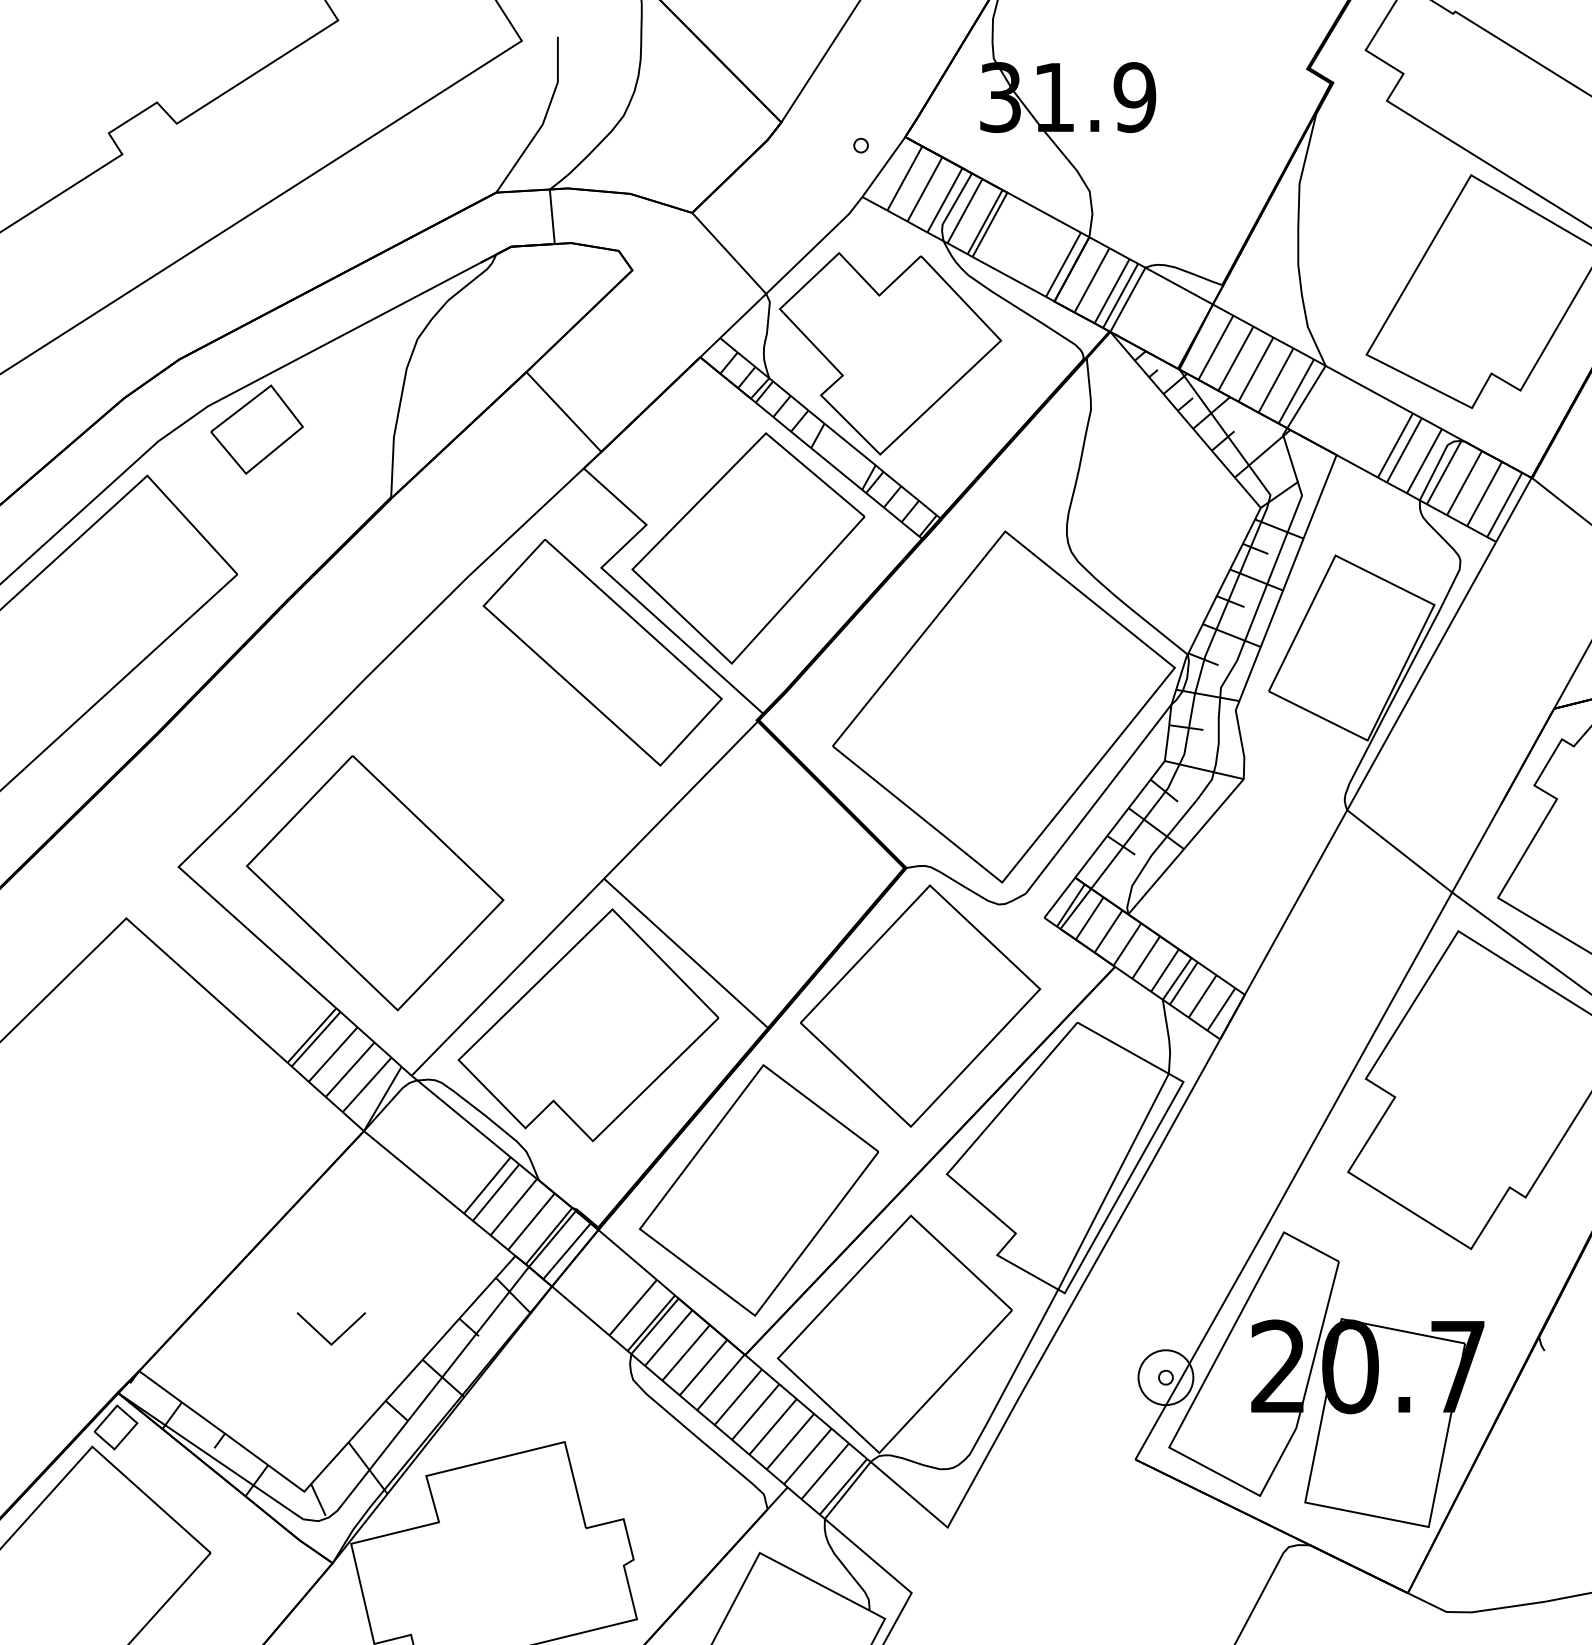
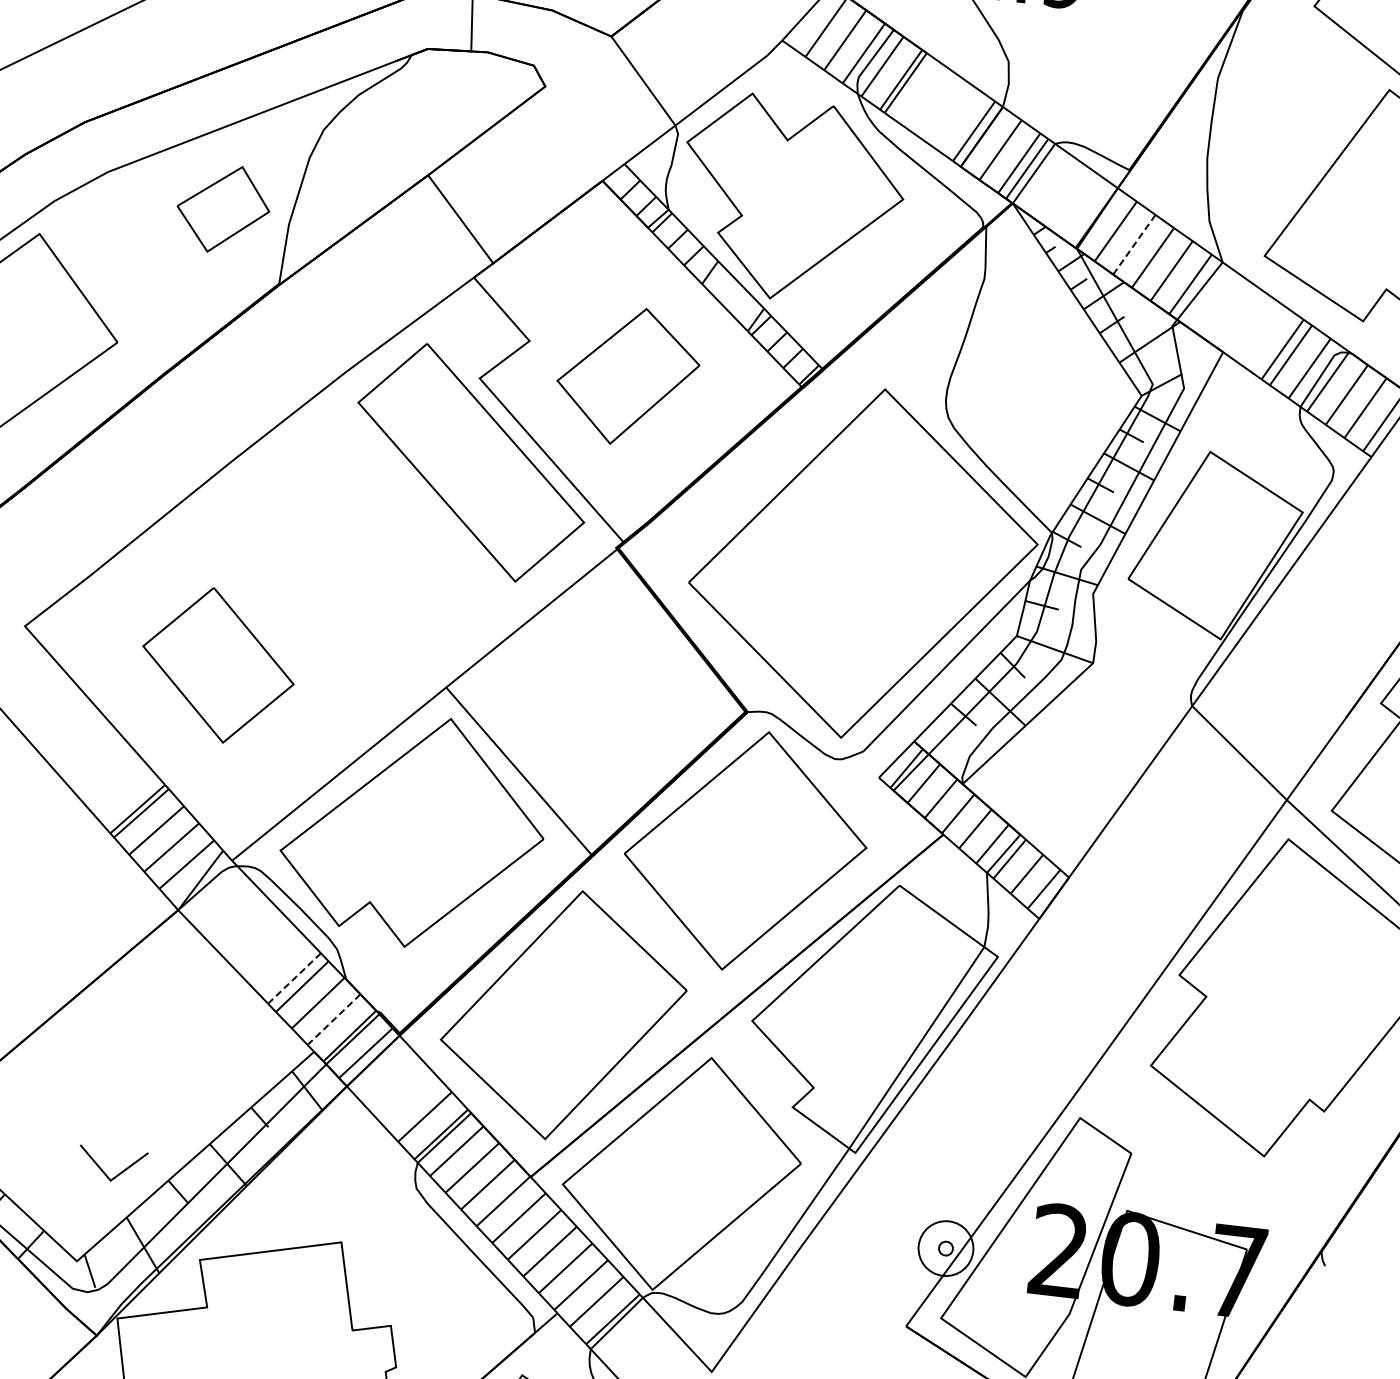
line: (1235, 358) -> (1133, 244), solid -> dashed
part: (256, 429) -> (222, 208), moved
part: (748, 548) -> (628, 376), size x0.6
part: (375, 883) -> (218, 665), size x0.6
line: (487, 1185) -> (294, 978), solid -> dashed
line: (531, 1221) -> (334, 1019), solid -> dashed
part: (323, 1335) -> (103, 1170), moved

